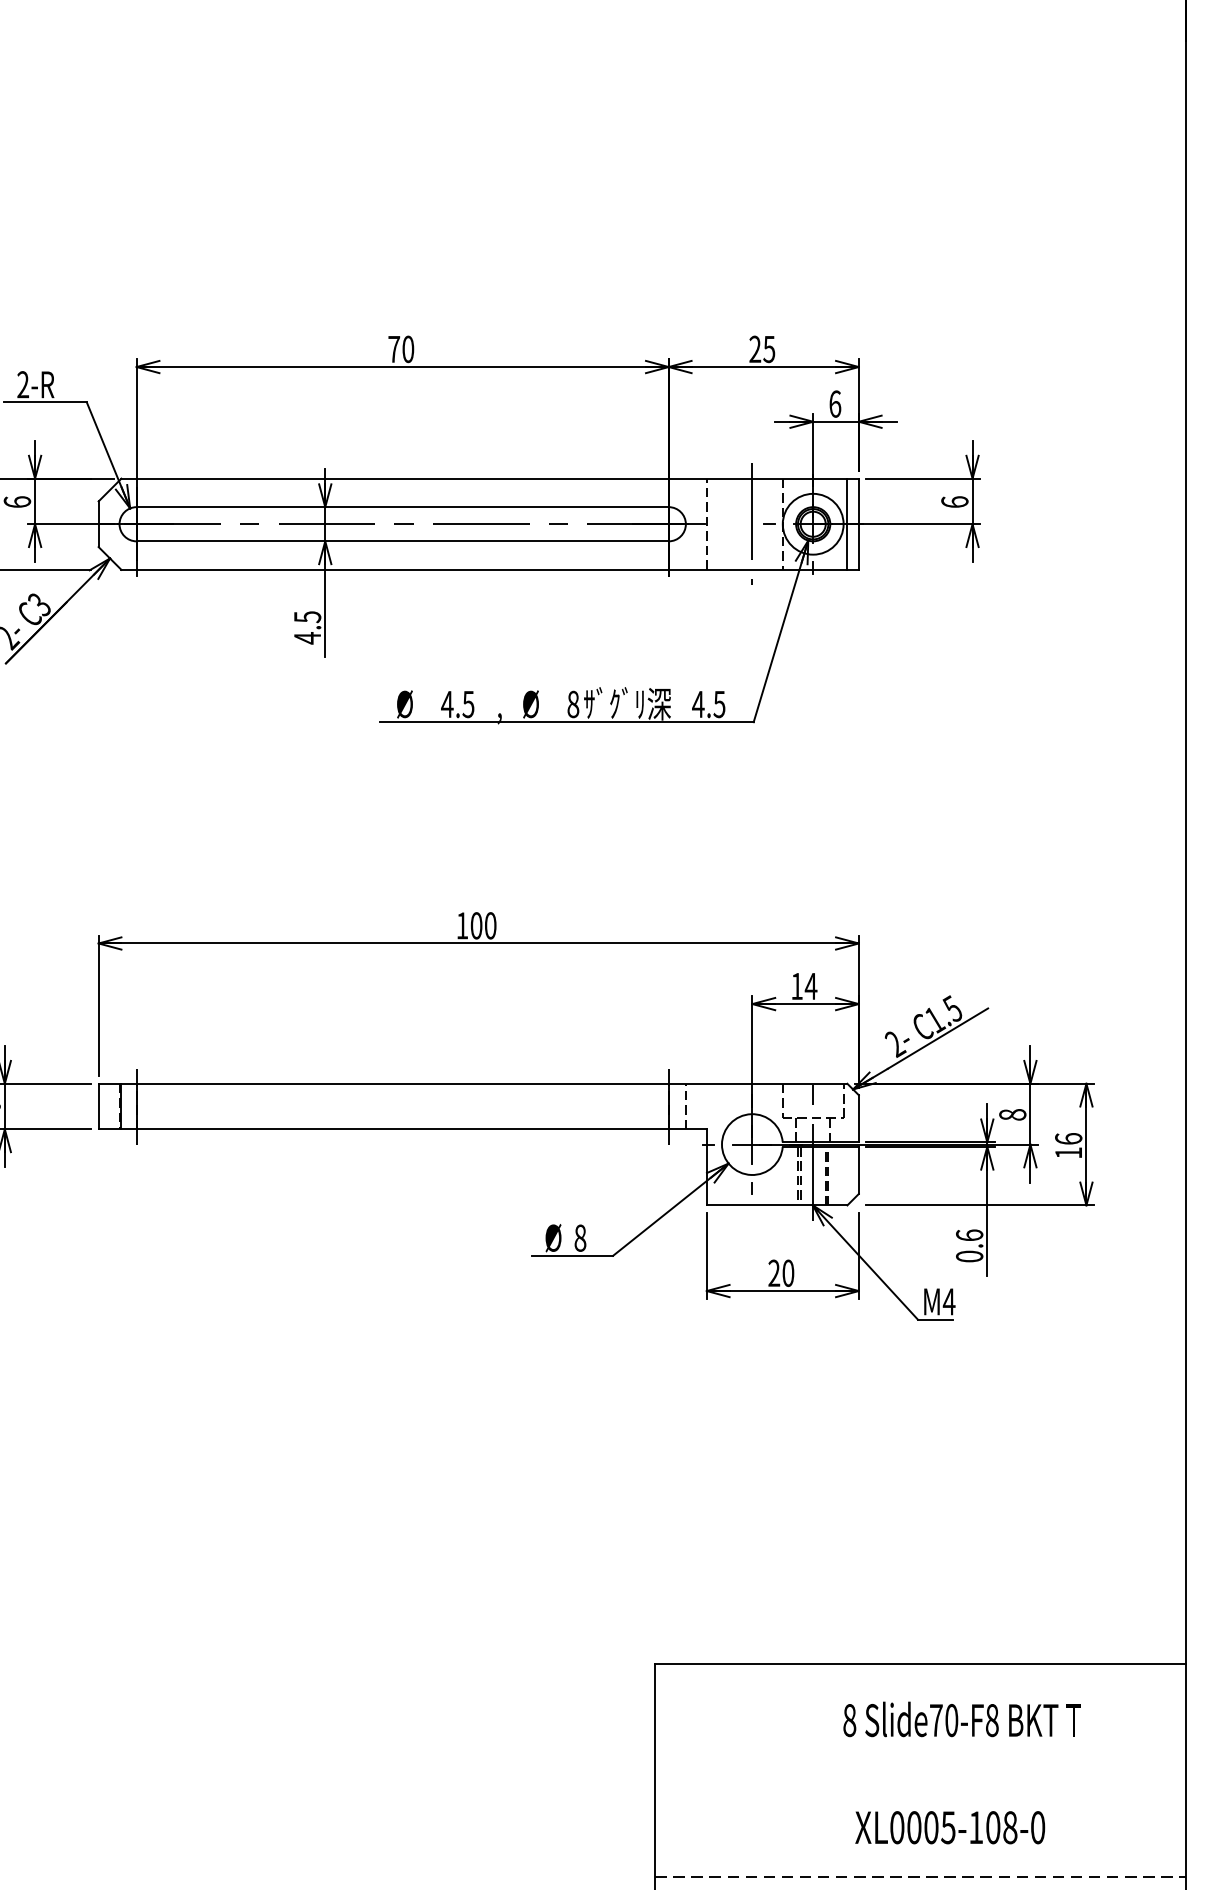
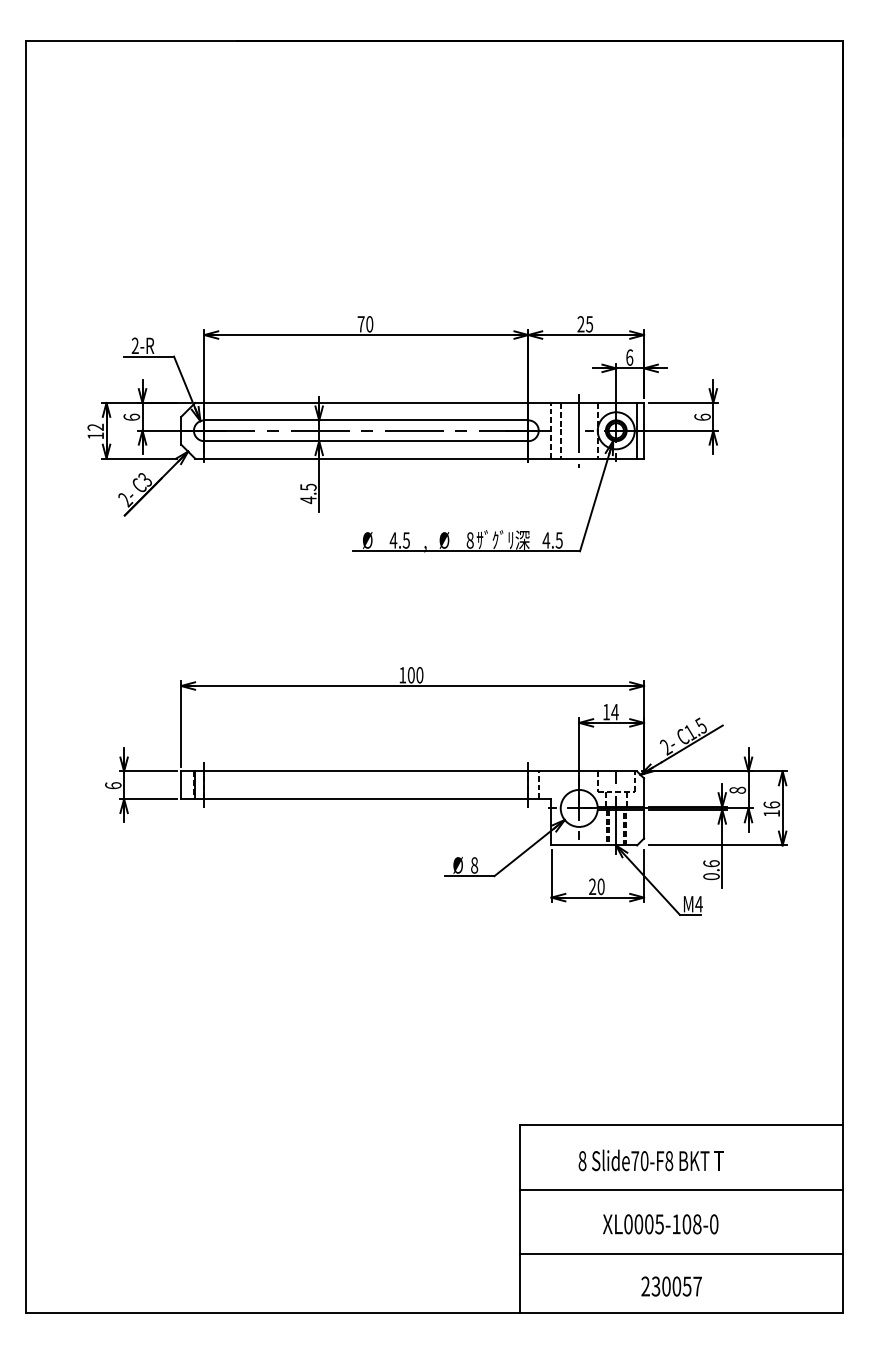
line: (721, 523) -> (560, 430), added
text: (961, 1719) -> (650, 1160), moved
line: (920, 1770) -> (681, 1189), added
text: (949, 1827) -> (660, 1224), moved
line: (921, 1877) -> (682, 1254), dashed -> solid

